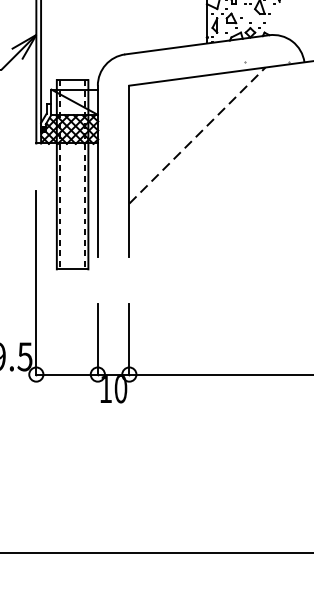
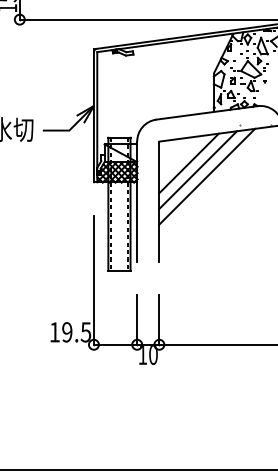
line: (170, 116) -> (188, 163), added
line: (185, 125) -> (198, 169), added
line: (197, 135) -> (207, 176), dashed -> solid

